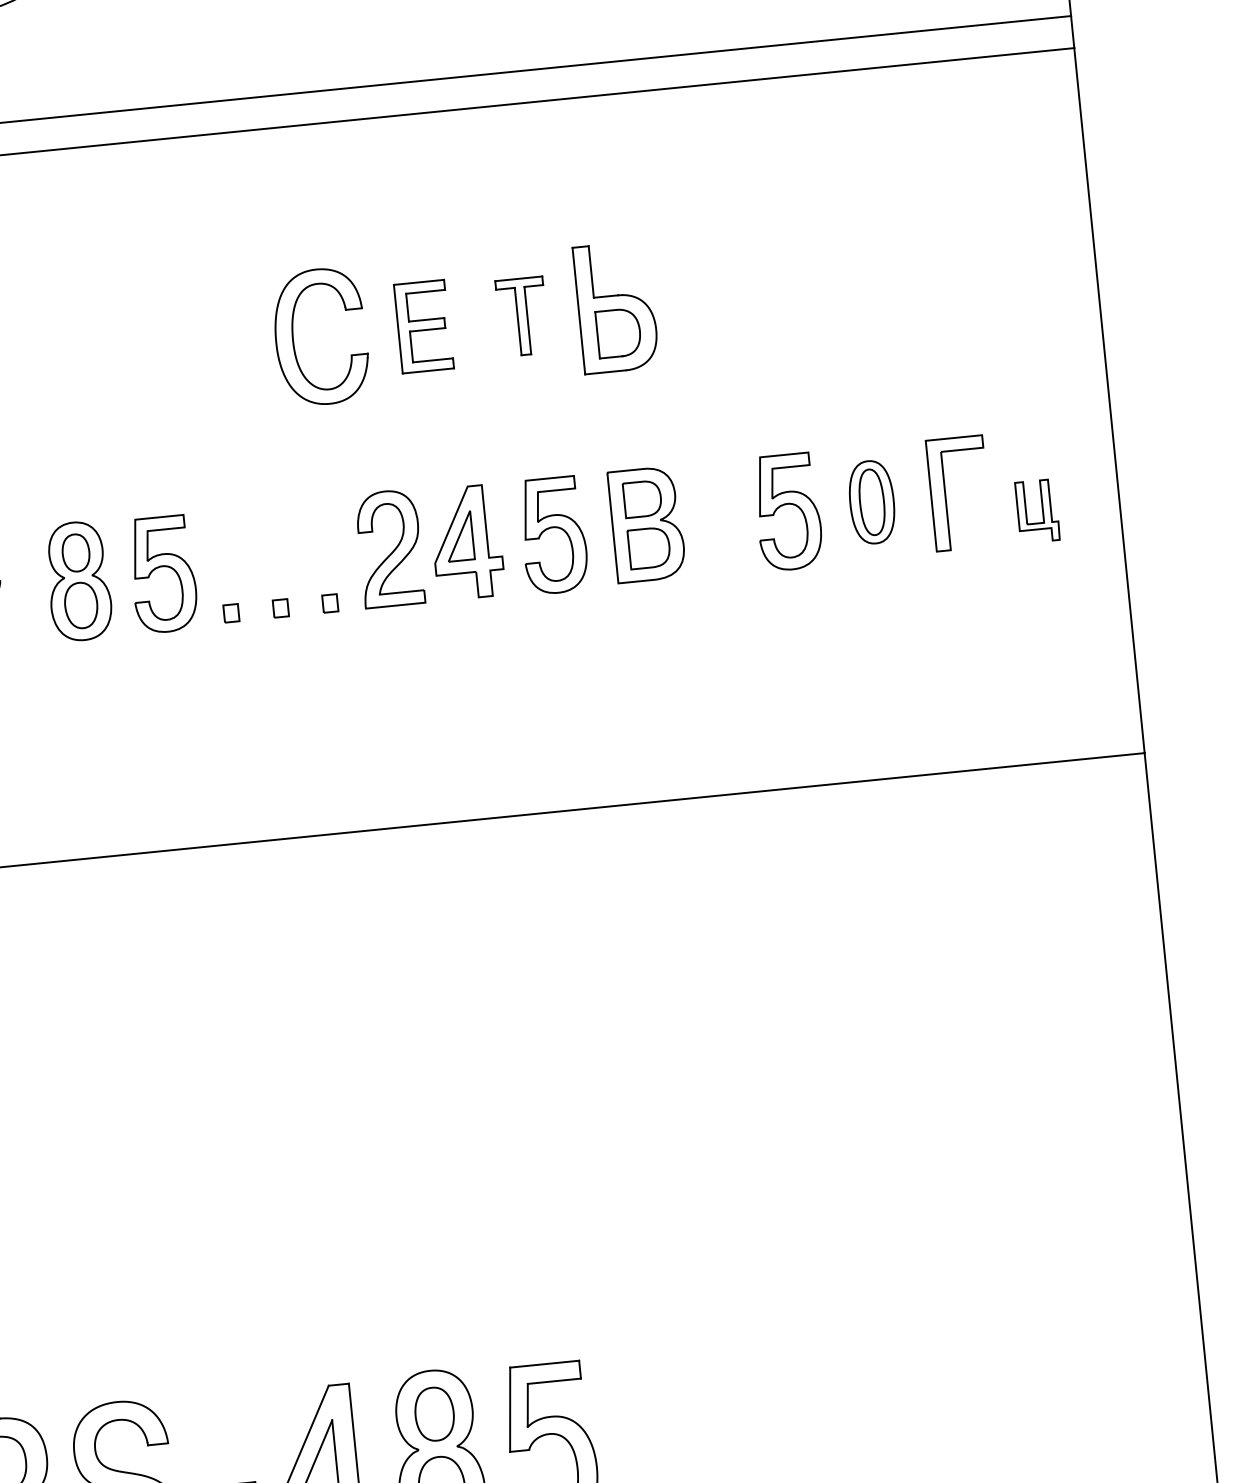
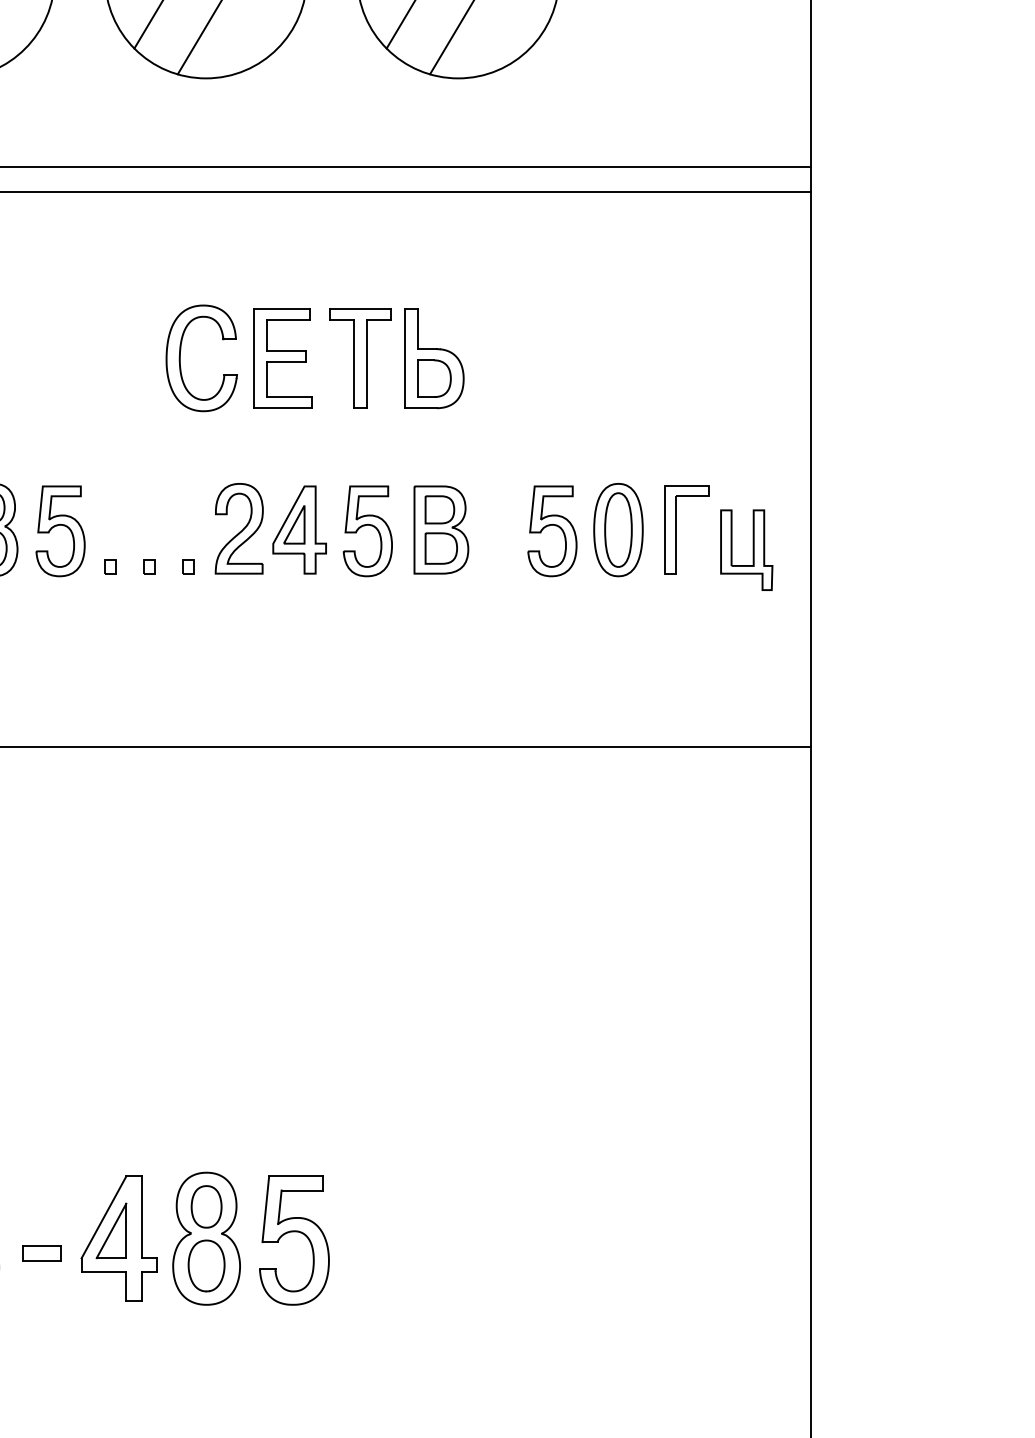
part: (522, 316) -> (360, 358), size x1.67
part: (423, 326) -> (282, 358), size x1.43
part: (872, 502) -> (618, 530), size x1.43
part: (1037, 510) -> (746, 549), size x1.67

